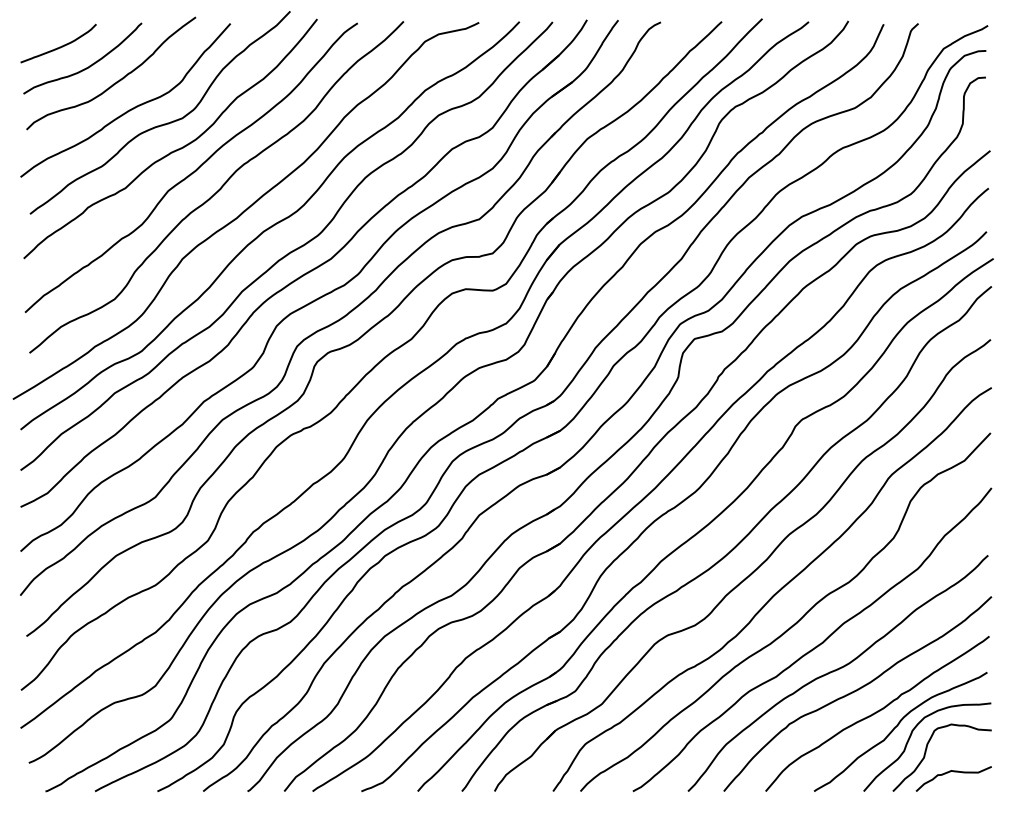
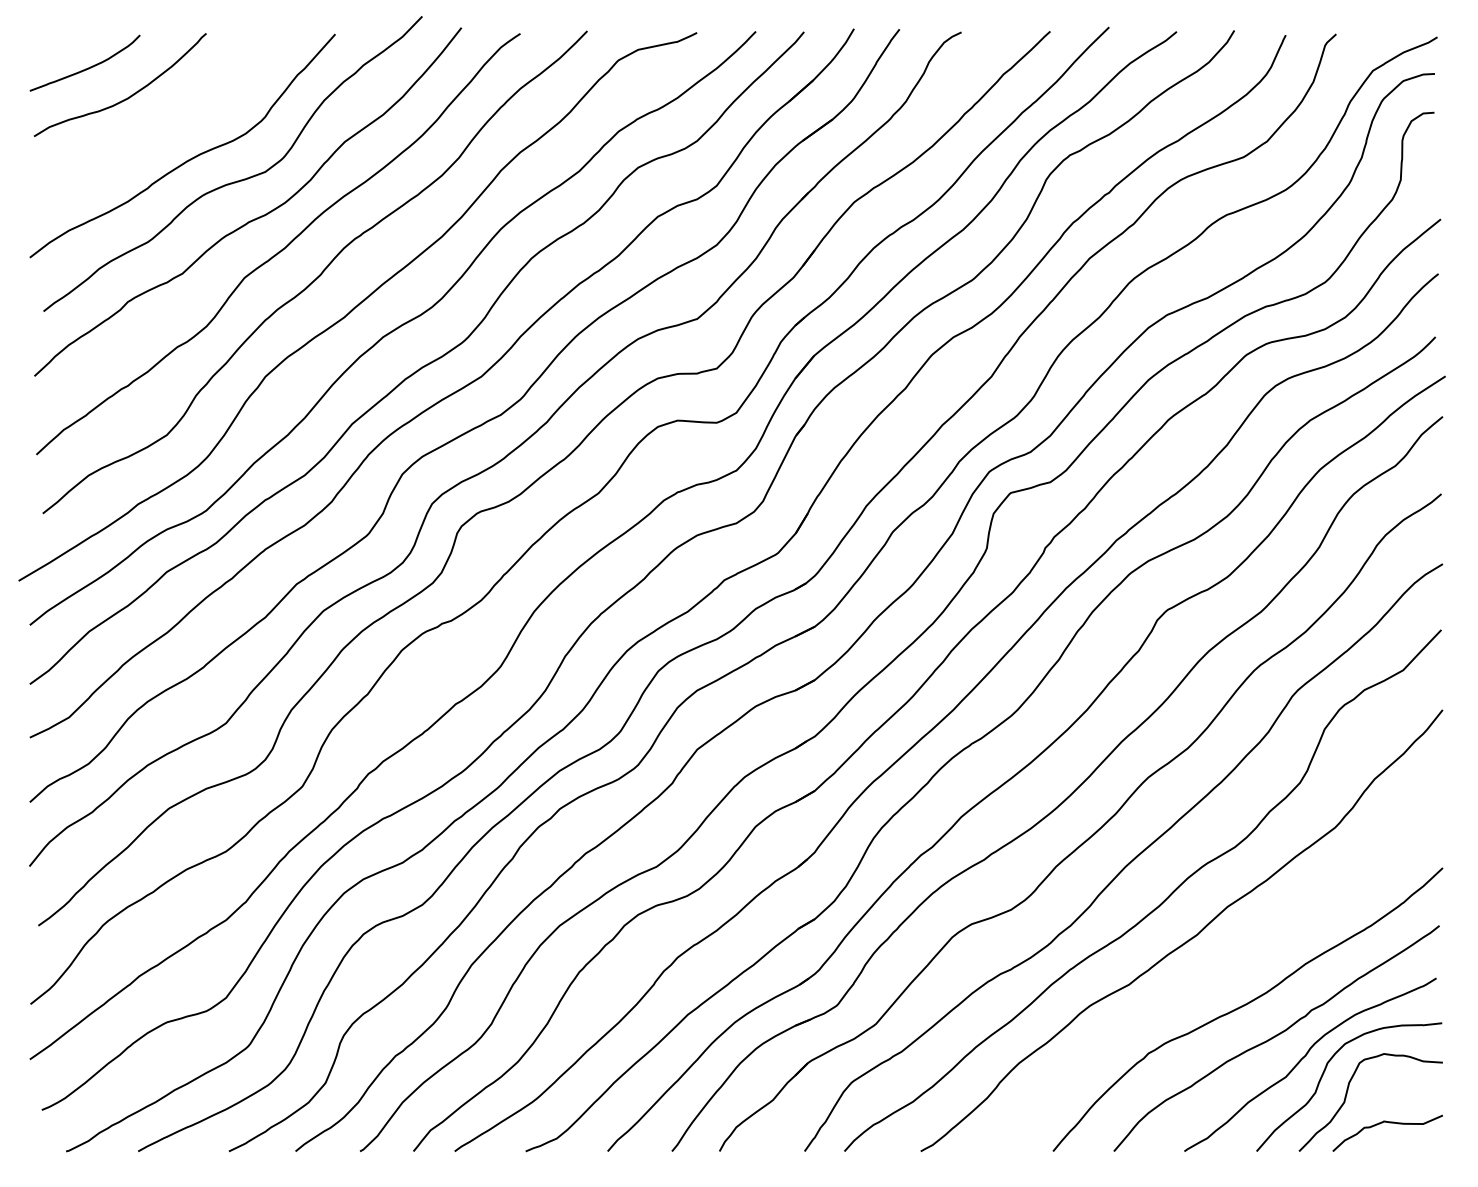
curve: (116, 81) -> (169, 118), removed
curve: (835, 671) -> (1215, 976), removed

